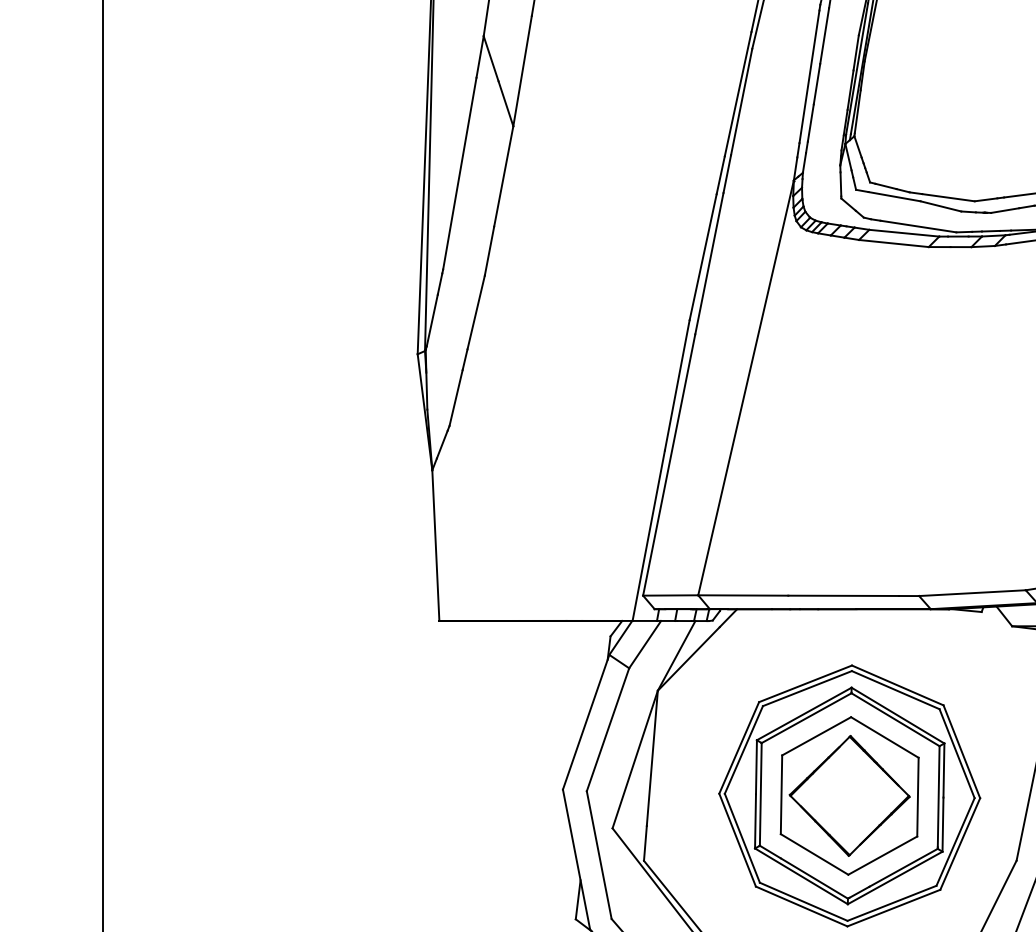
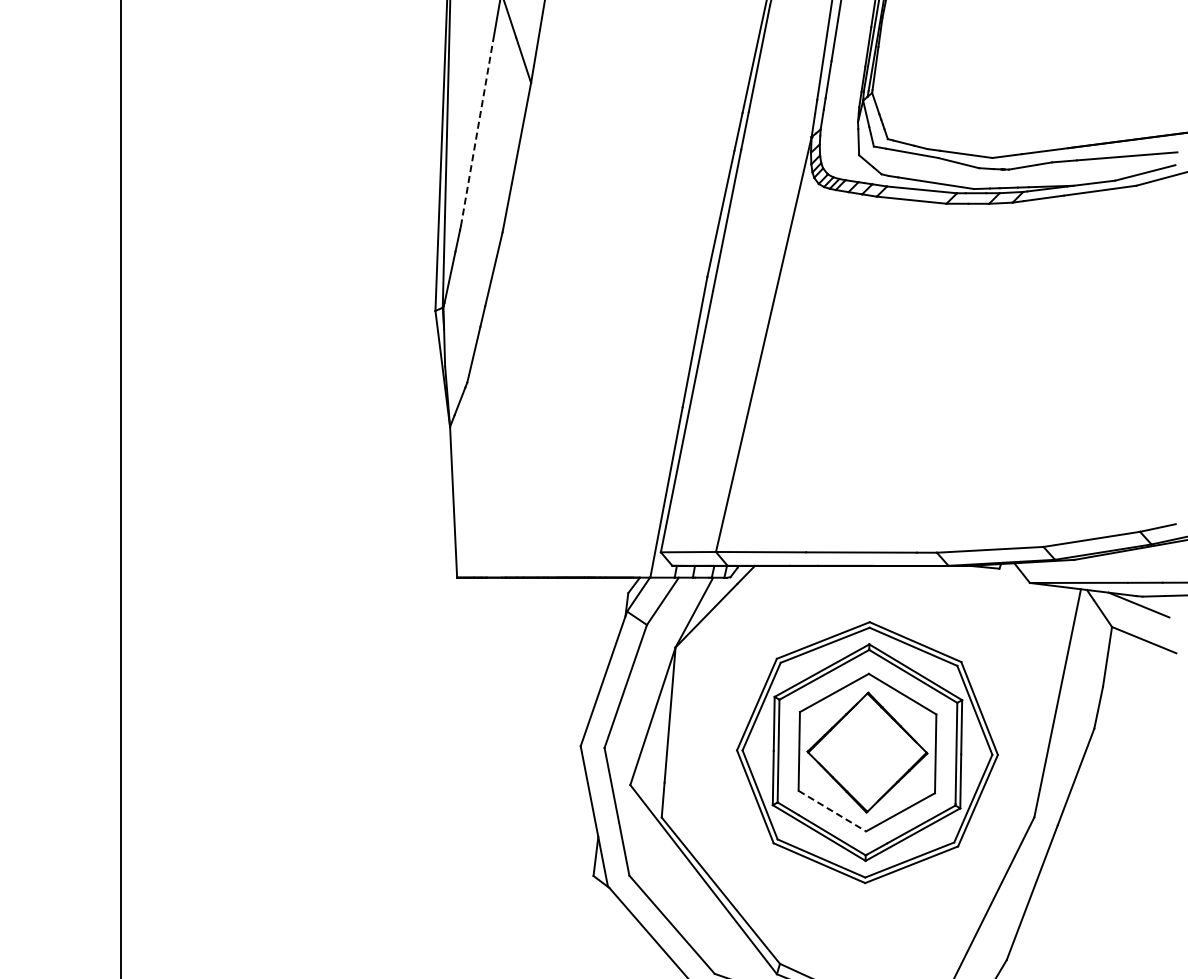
line: (459, 172) -> (477, 129), solid -> dashed
line: (814, 854) -> (832, 811), solid -> dashed

